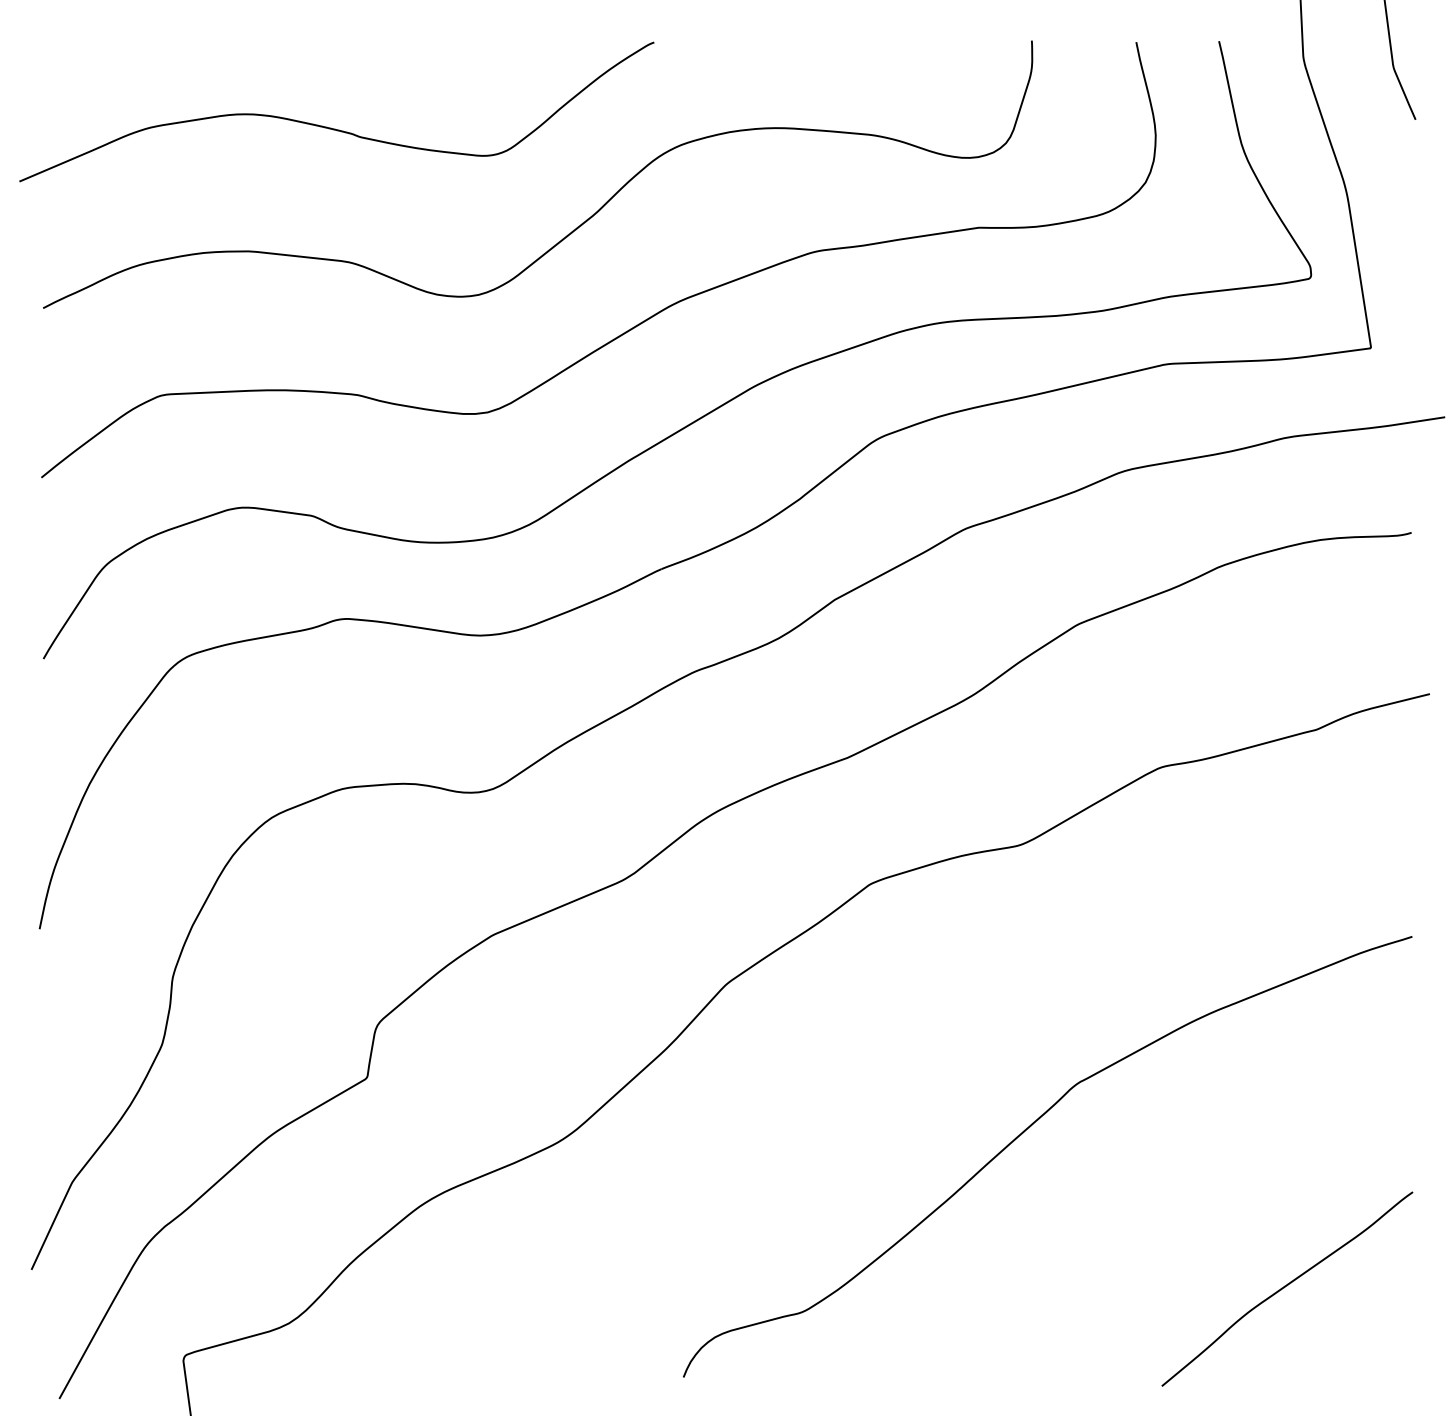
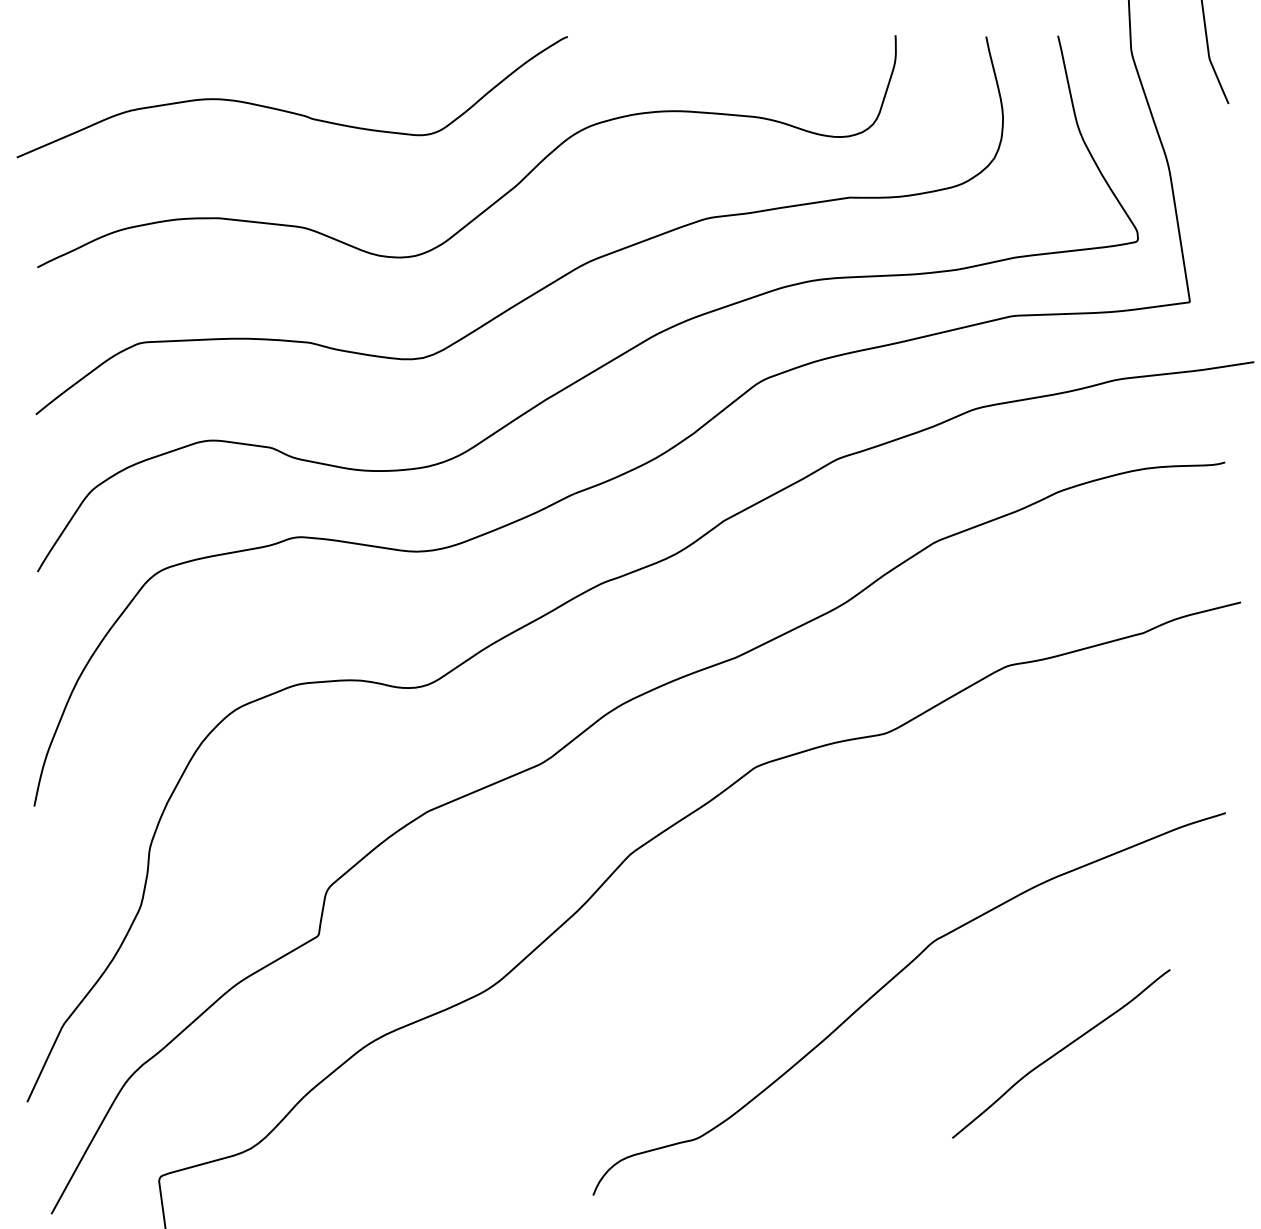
curve: (1287, 1286) -> (1061, 1051), moved

